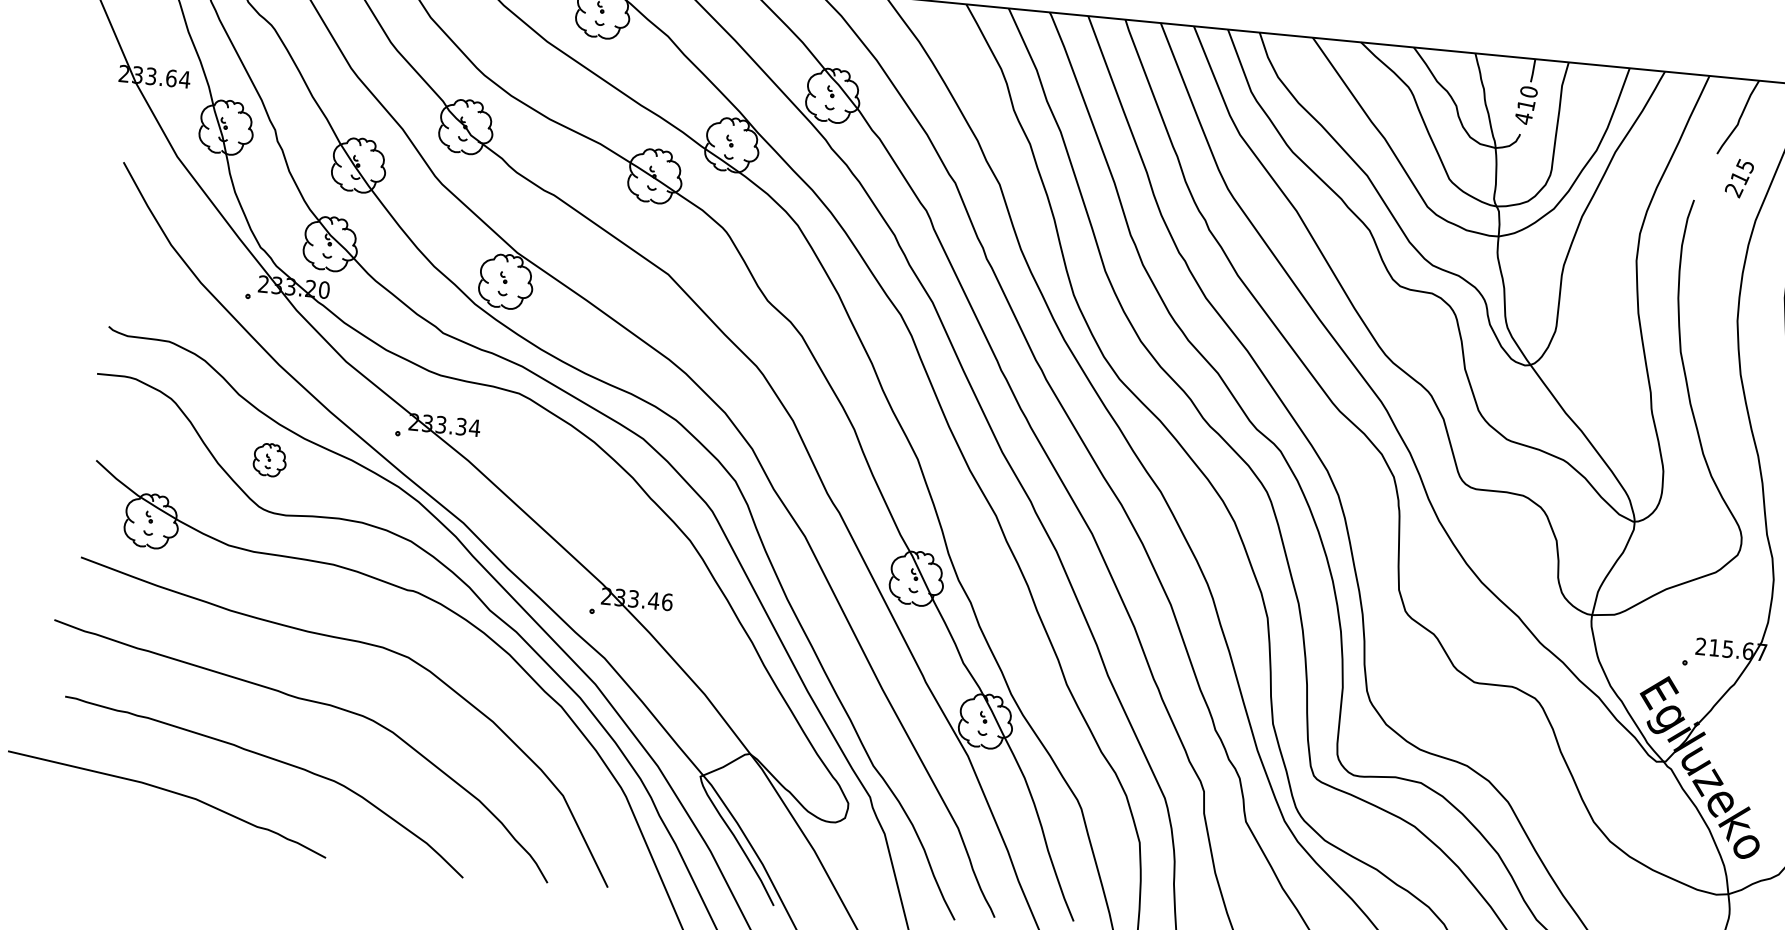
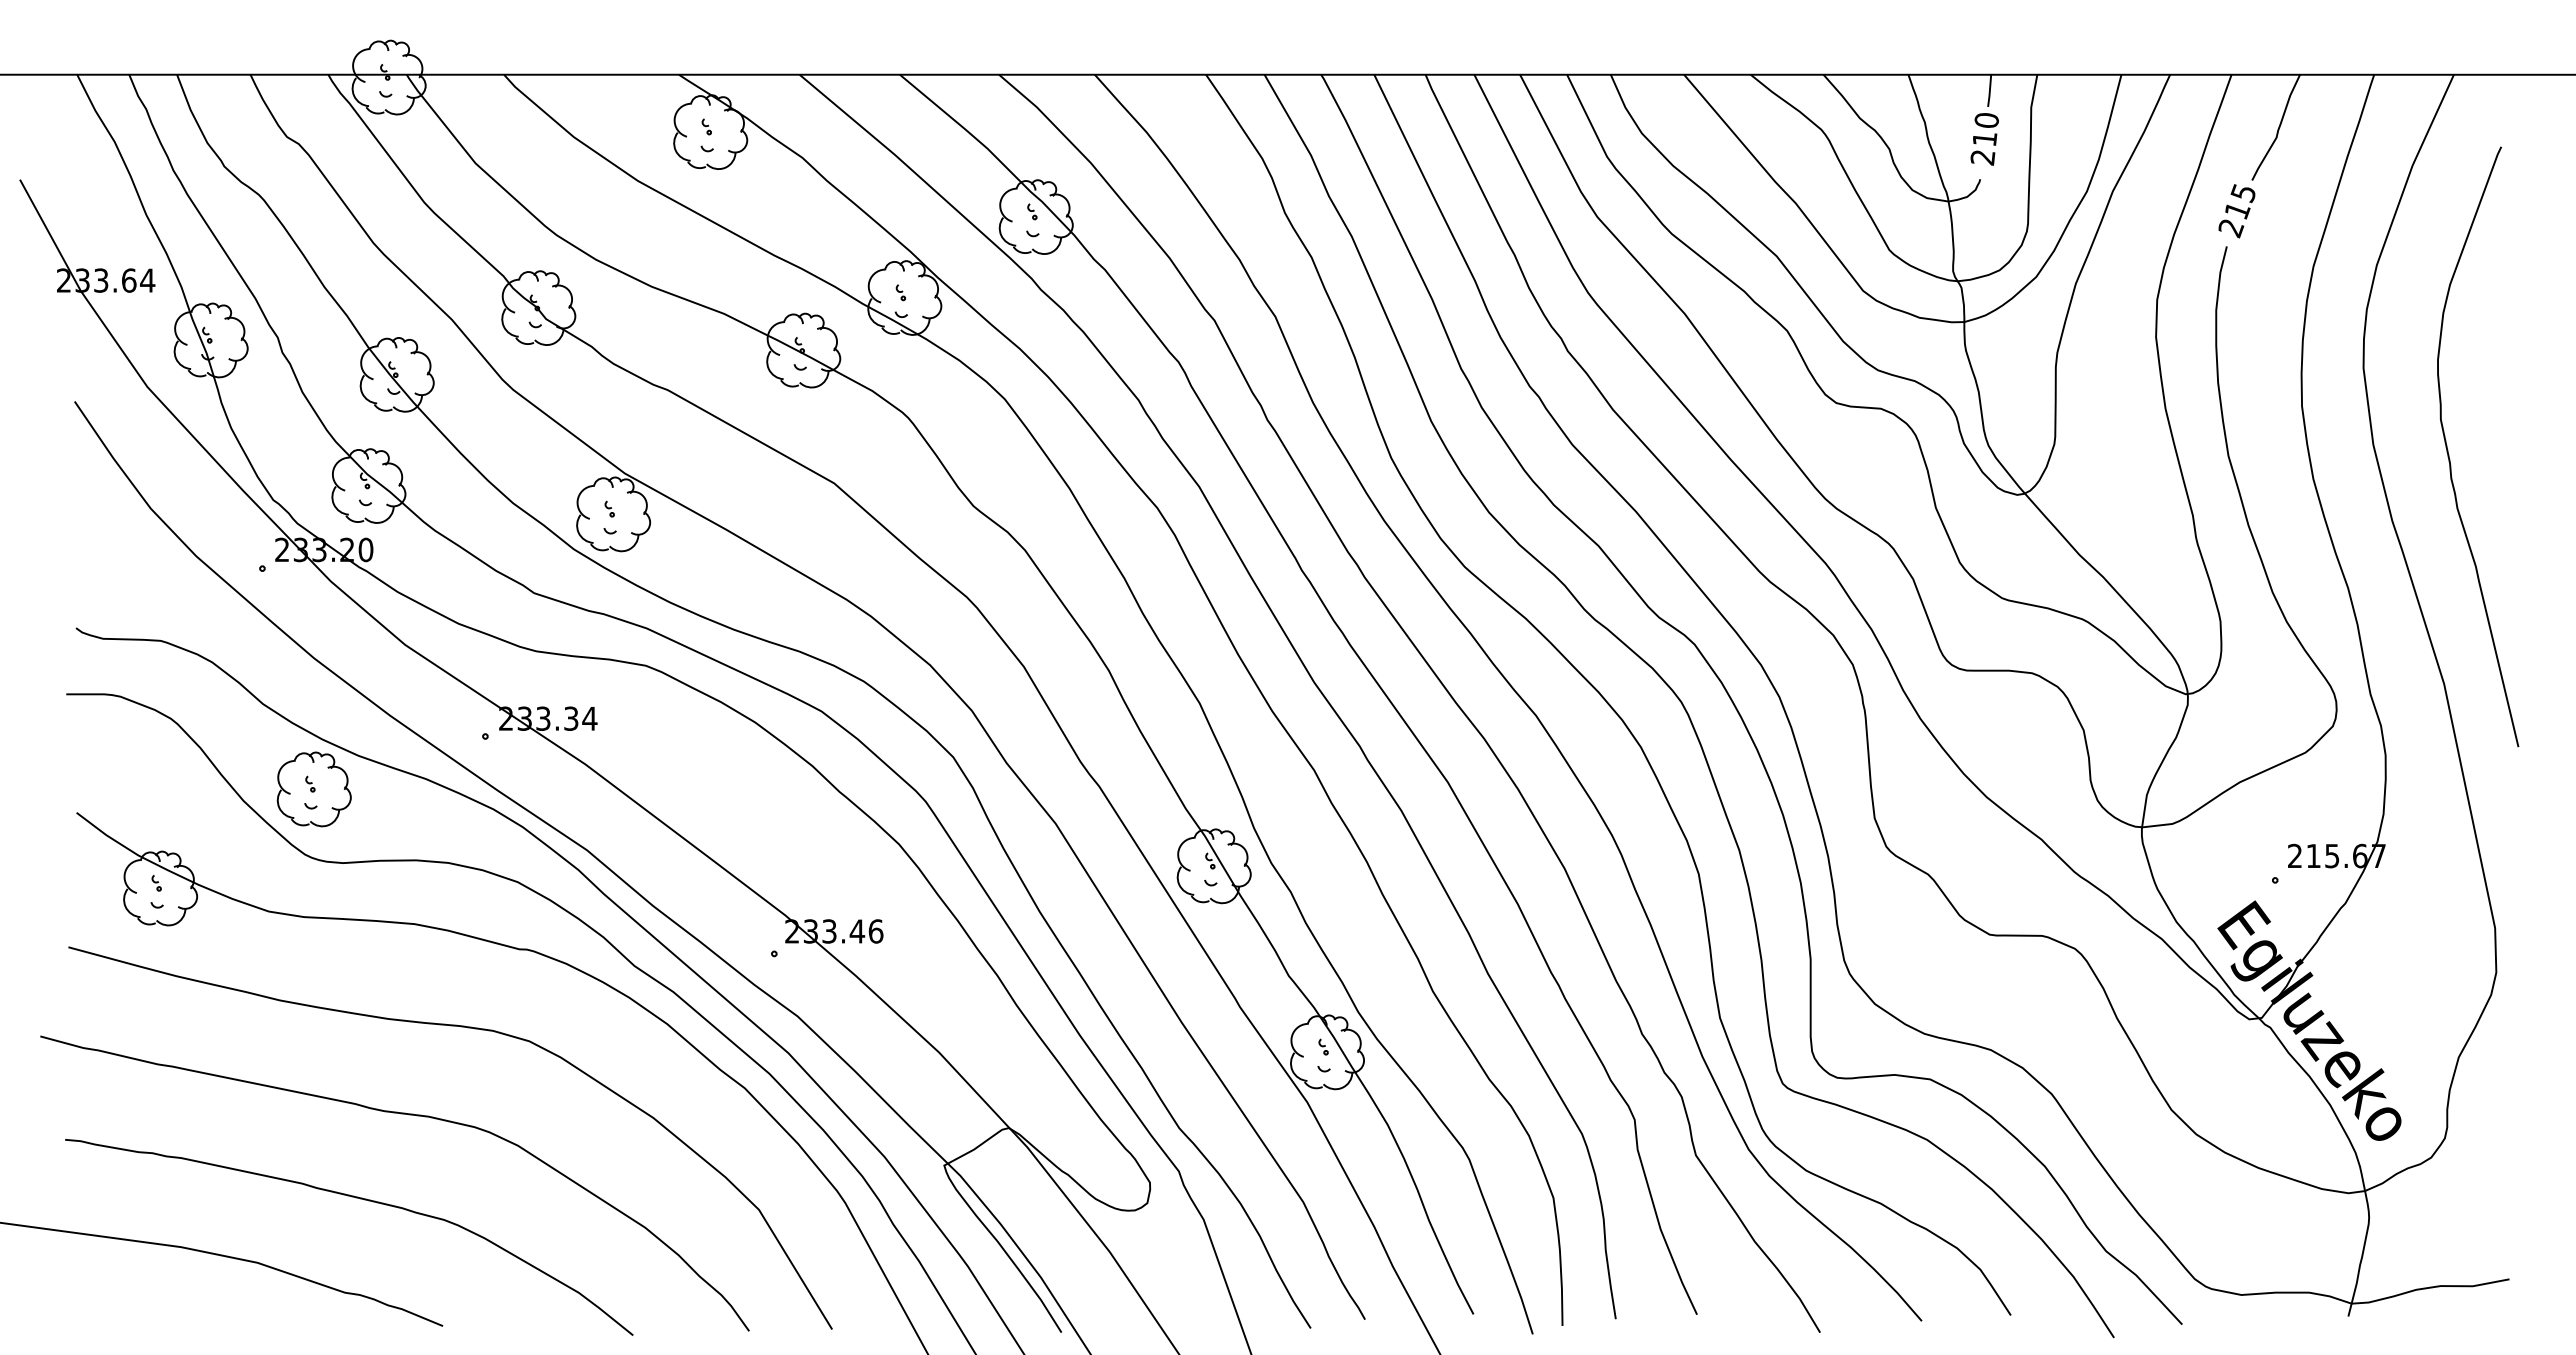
text: (1523, 118) -> (1982, 157), 410 -> 210
text: (1739, 178) -> (2236, 211), moved
part: (269, 460) -> (313, 789), size x1.67

